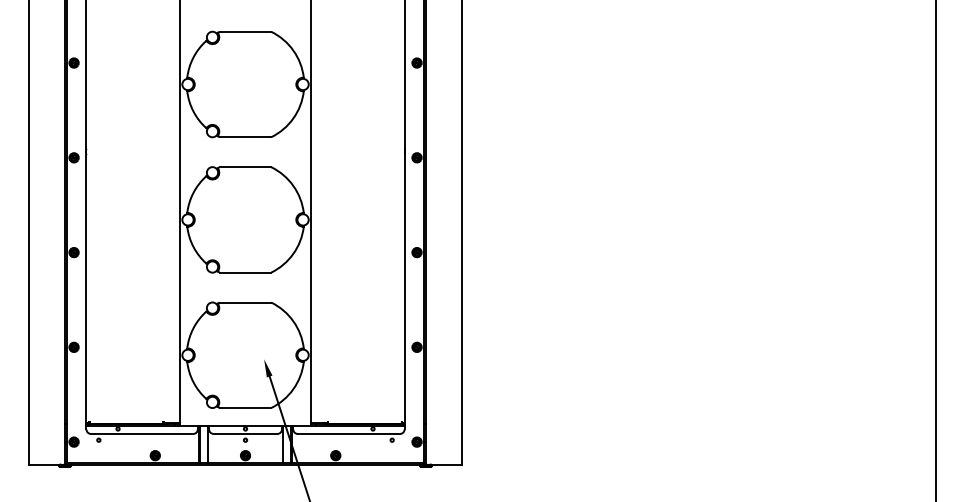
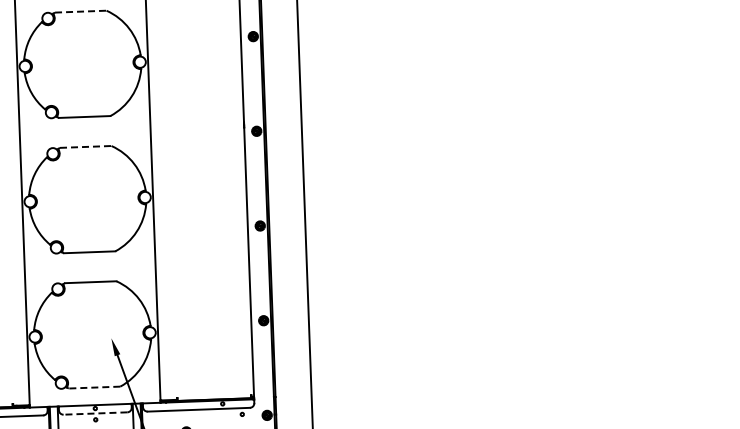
line: (245, 31) -> (80, 11), solid -> dashed
line: (245, 167) -> (85, 147), solid -> dashed
line: (245, 407) -> (94, 387), solid -> dashed
line: (245, 433) -> (95, 413), solid -> dashed

